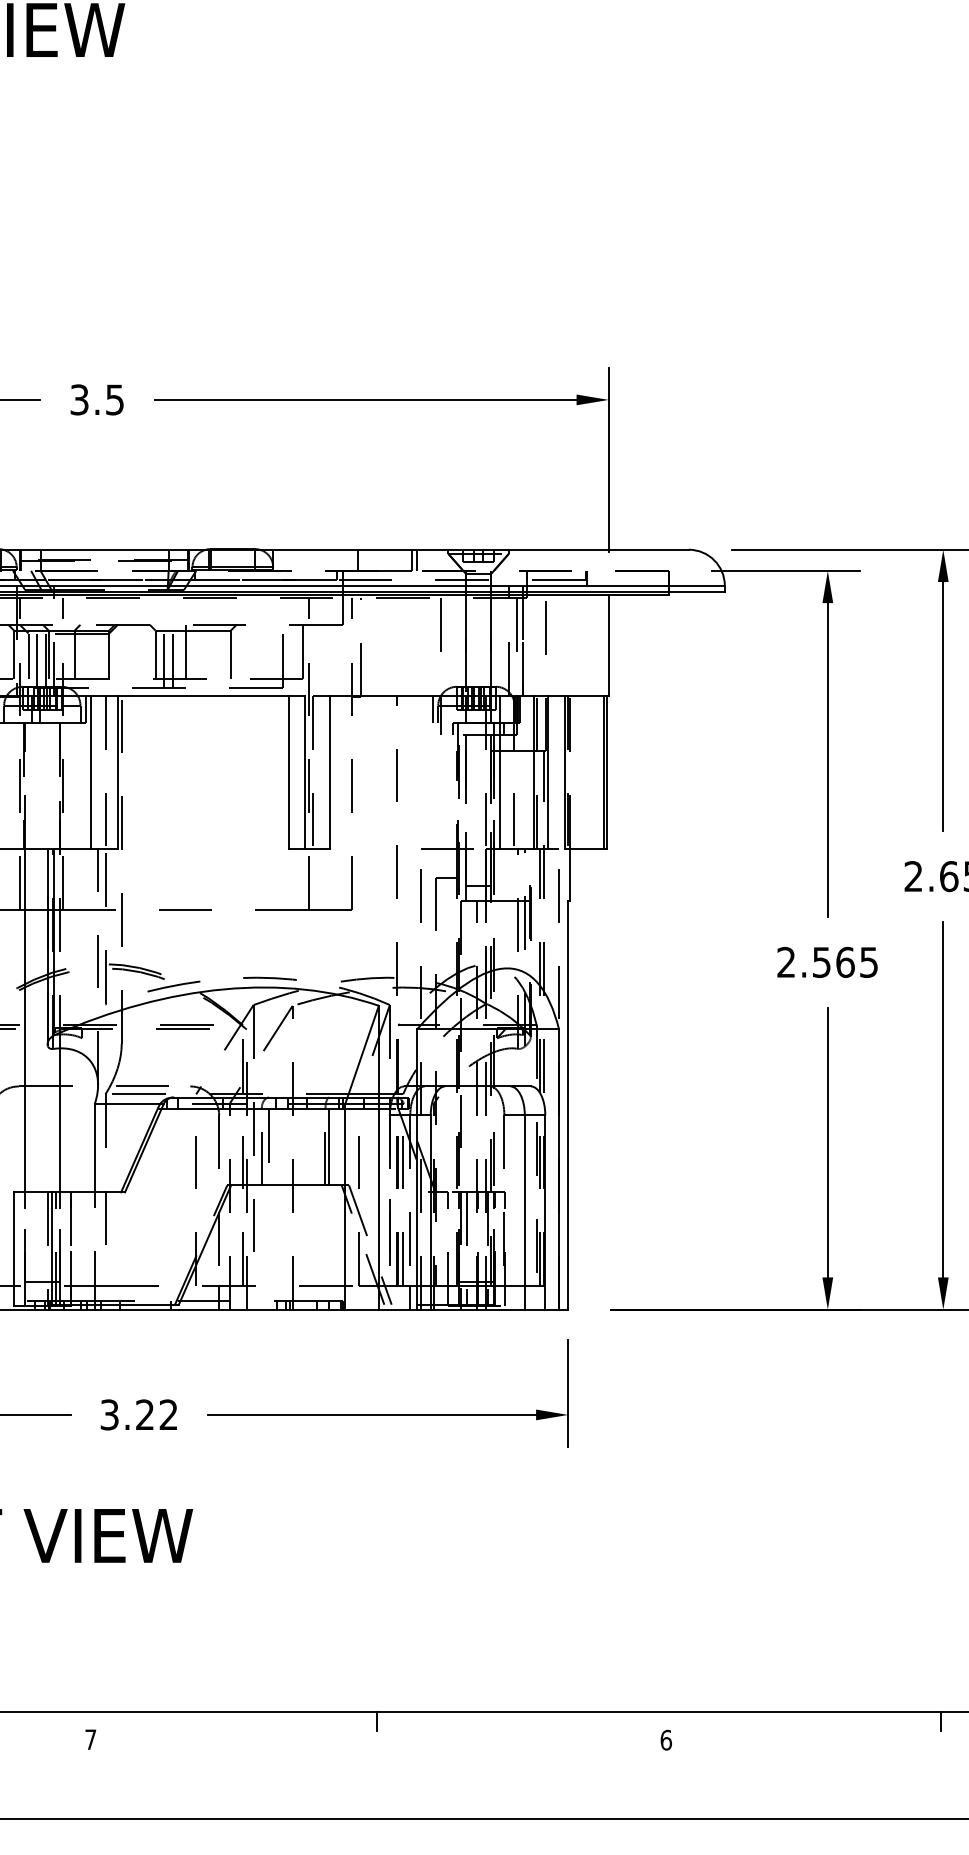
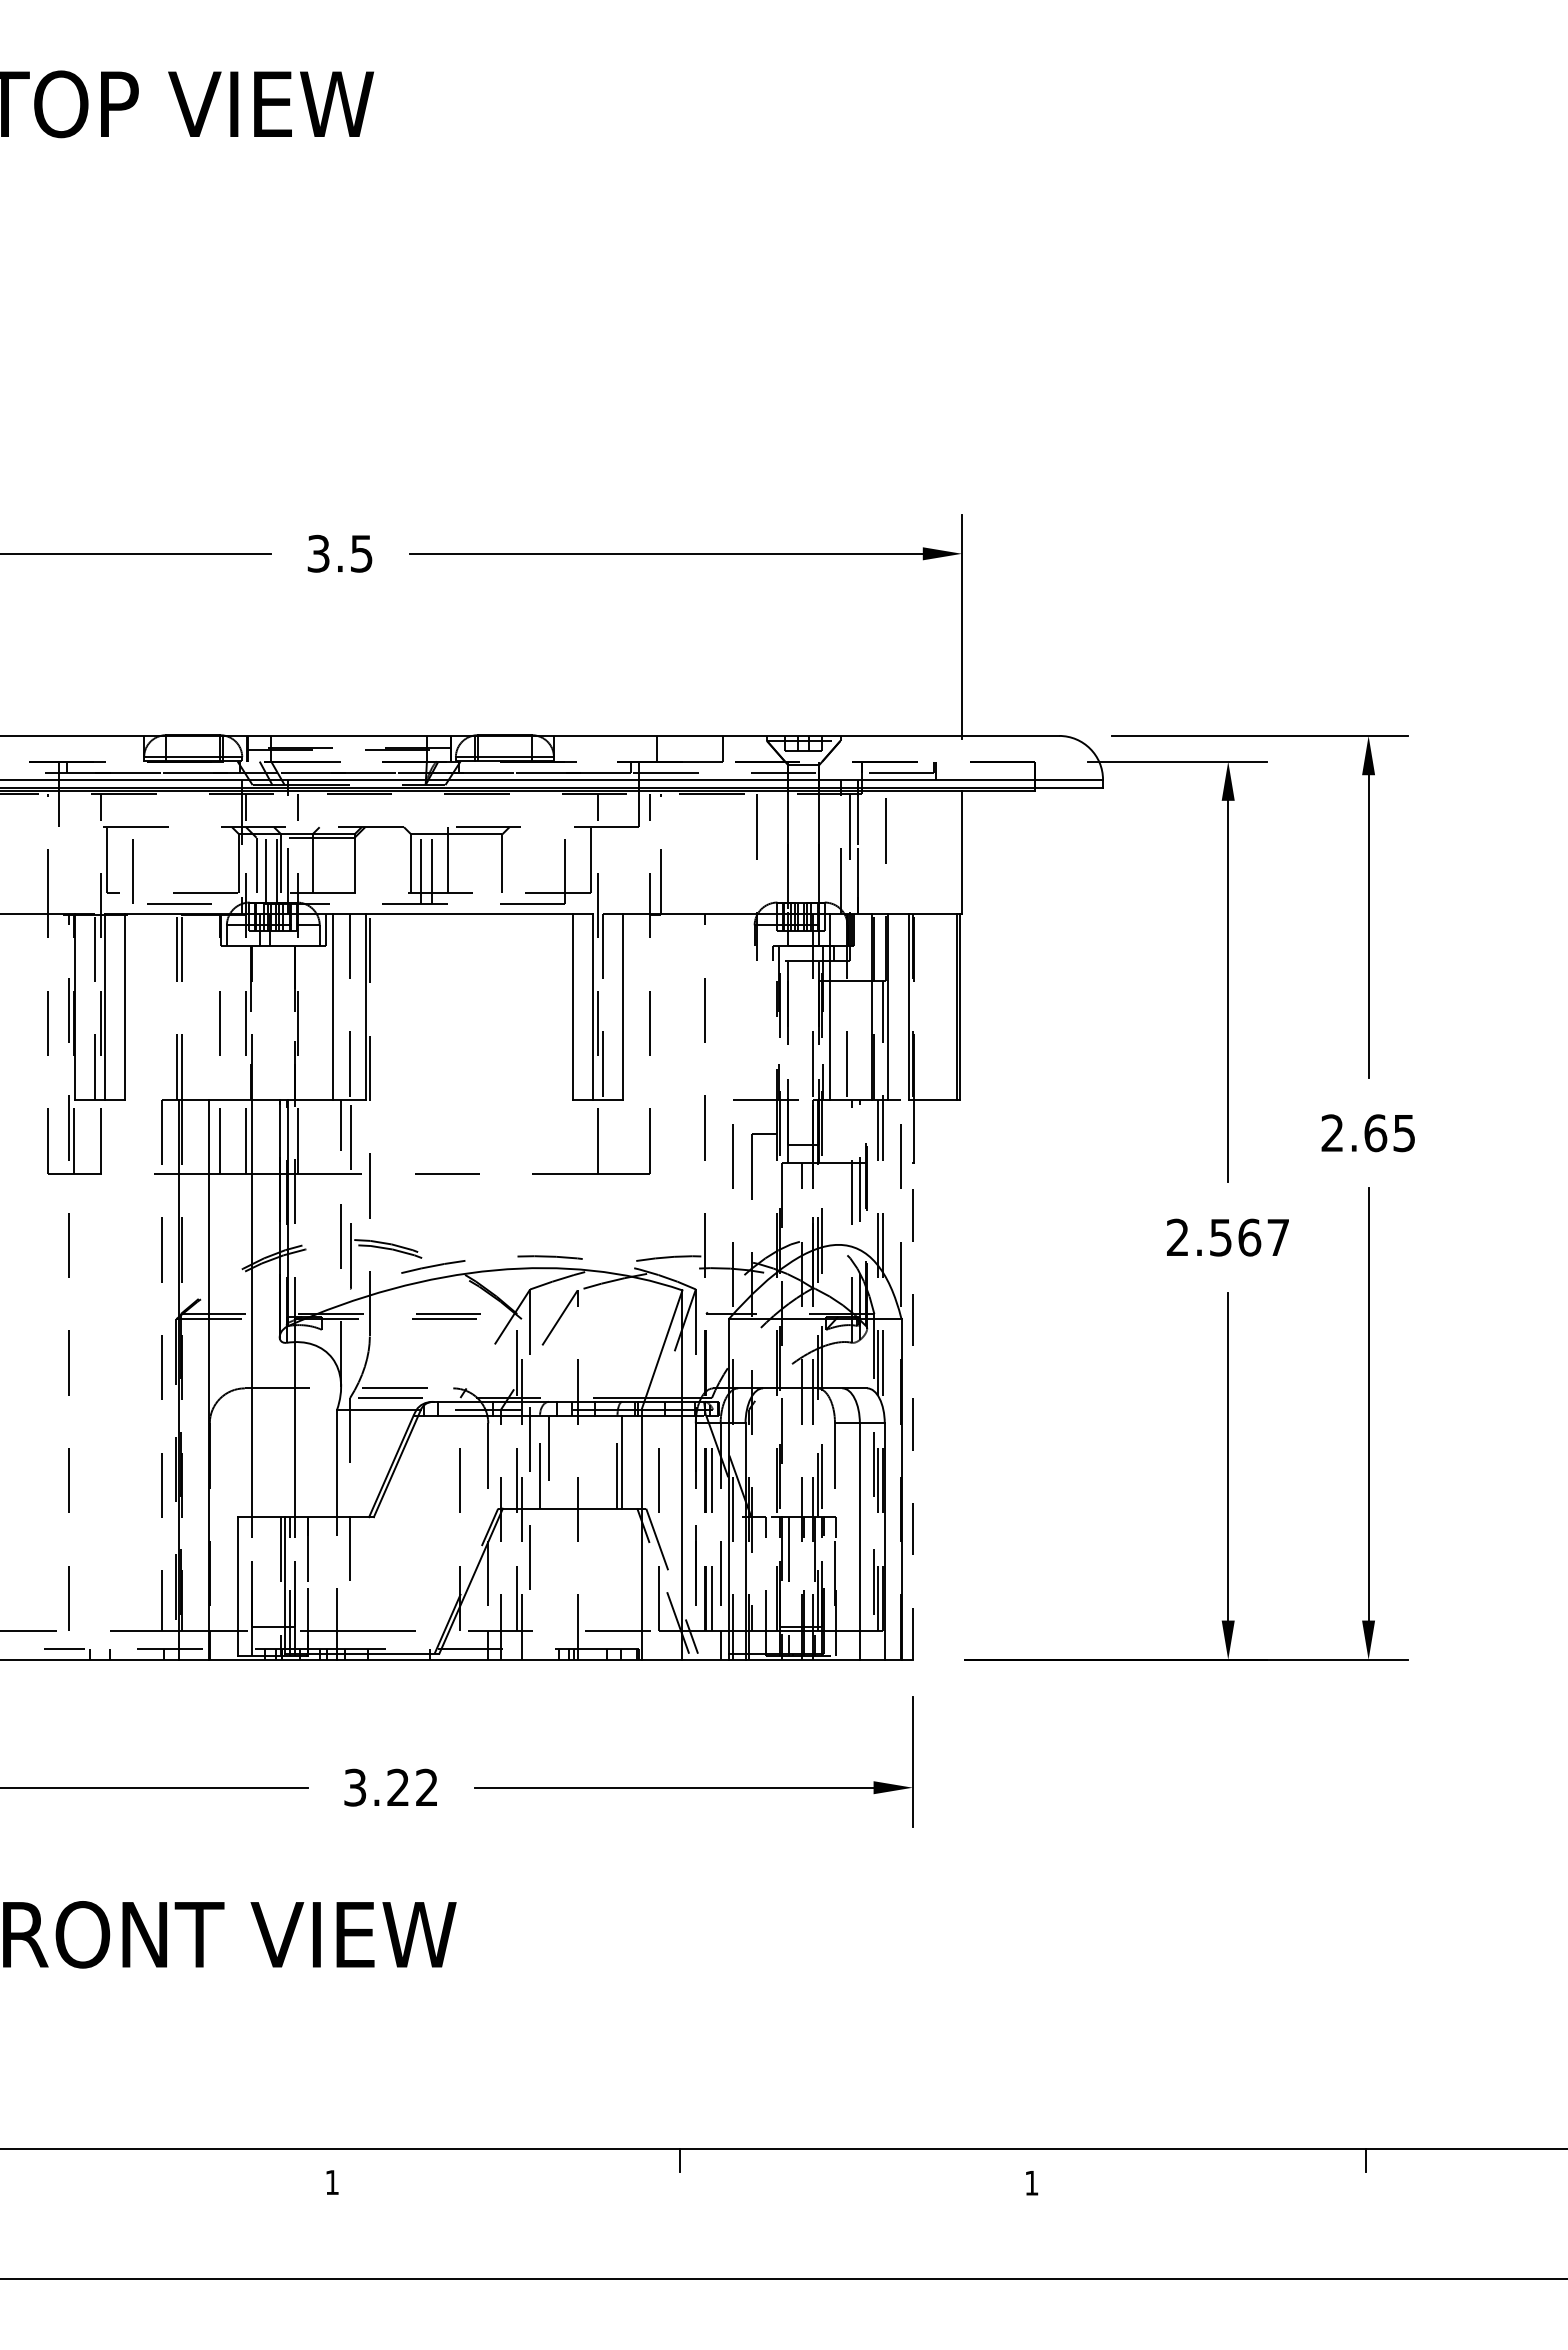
line: (416, 560) -> (728, 748), removed
line: (433, 708) -> (748, 929), removed
text: (868, 962) -> (1277, 1237), 2.565 -> 2.567
line: (568, 1104) -> (912, 1410), solid -> dashed
text: (90, 1739) -> (331, 2182), 7 -> 1
text: (665, 1739) -> (1031, 2182), 6 -> 1

